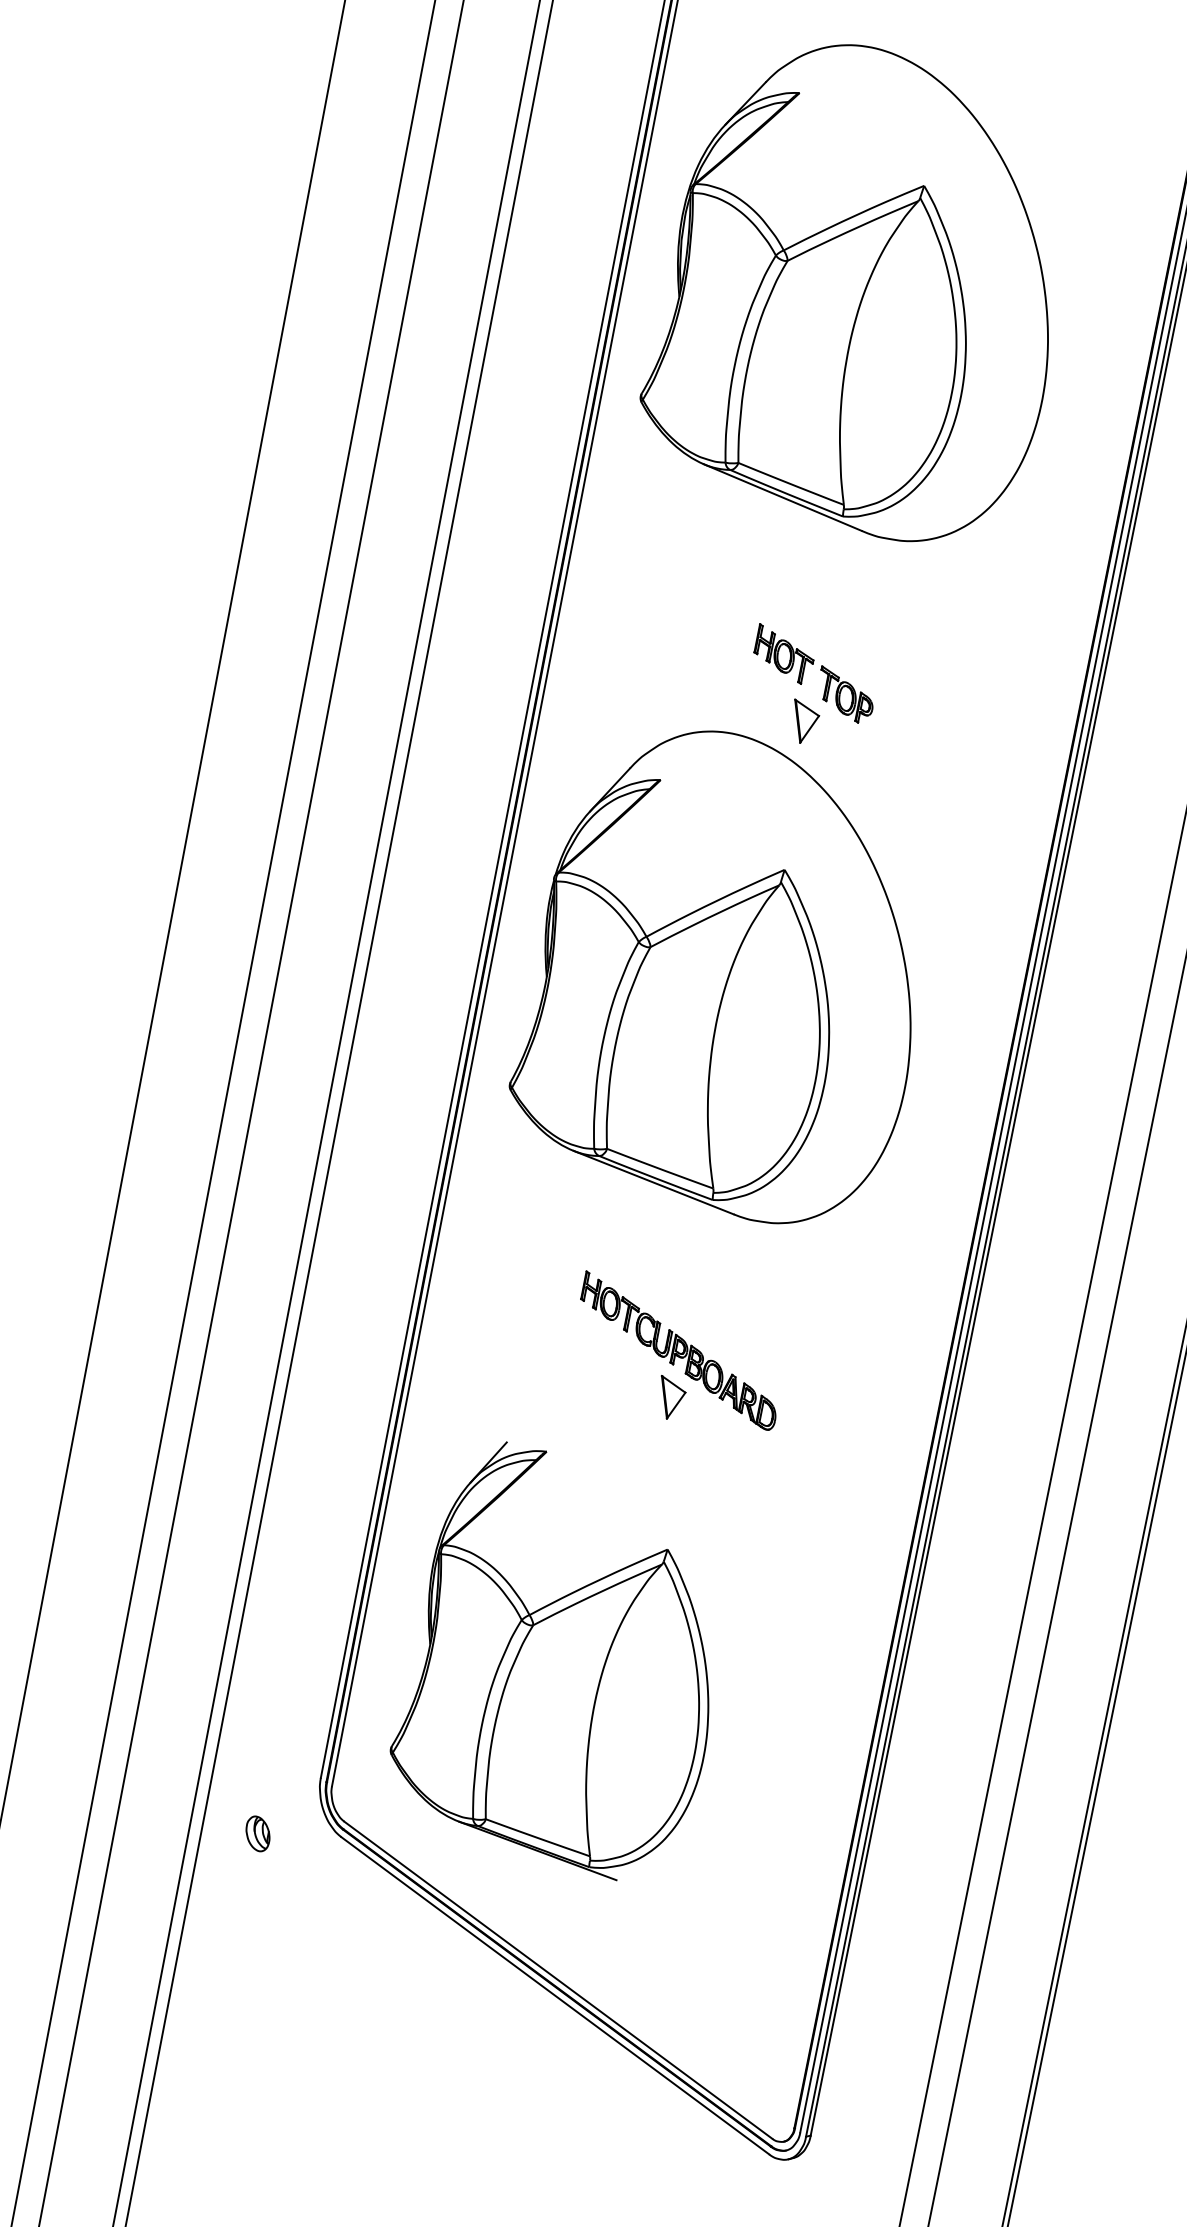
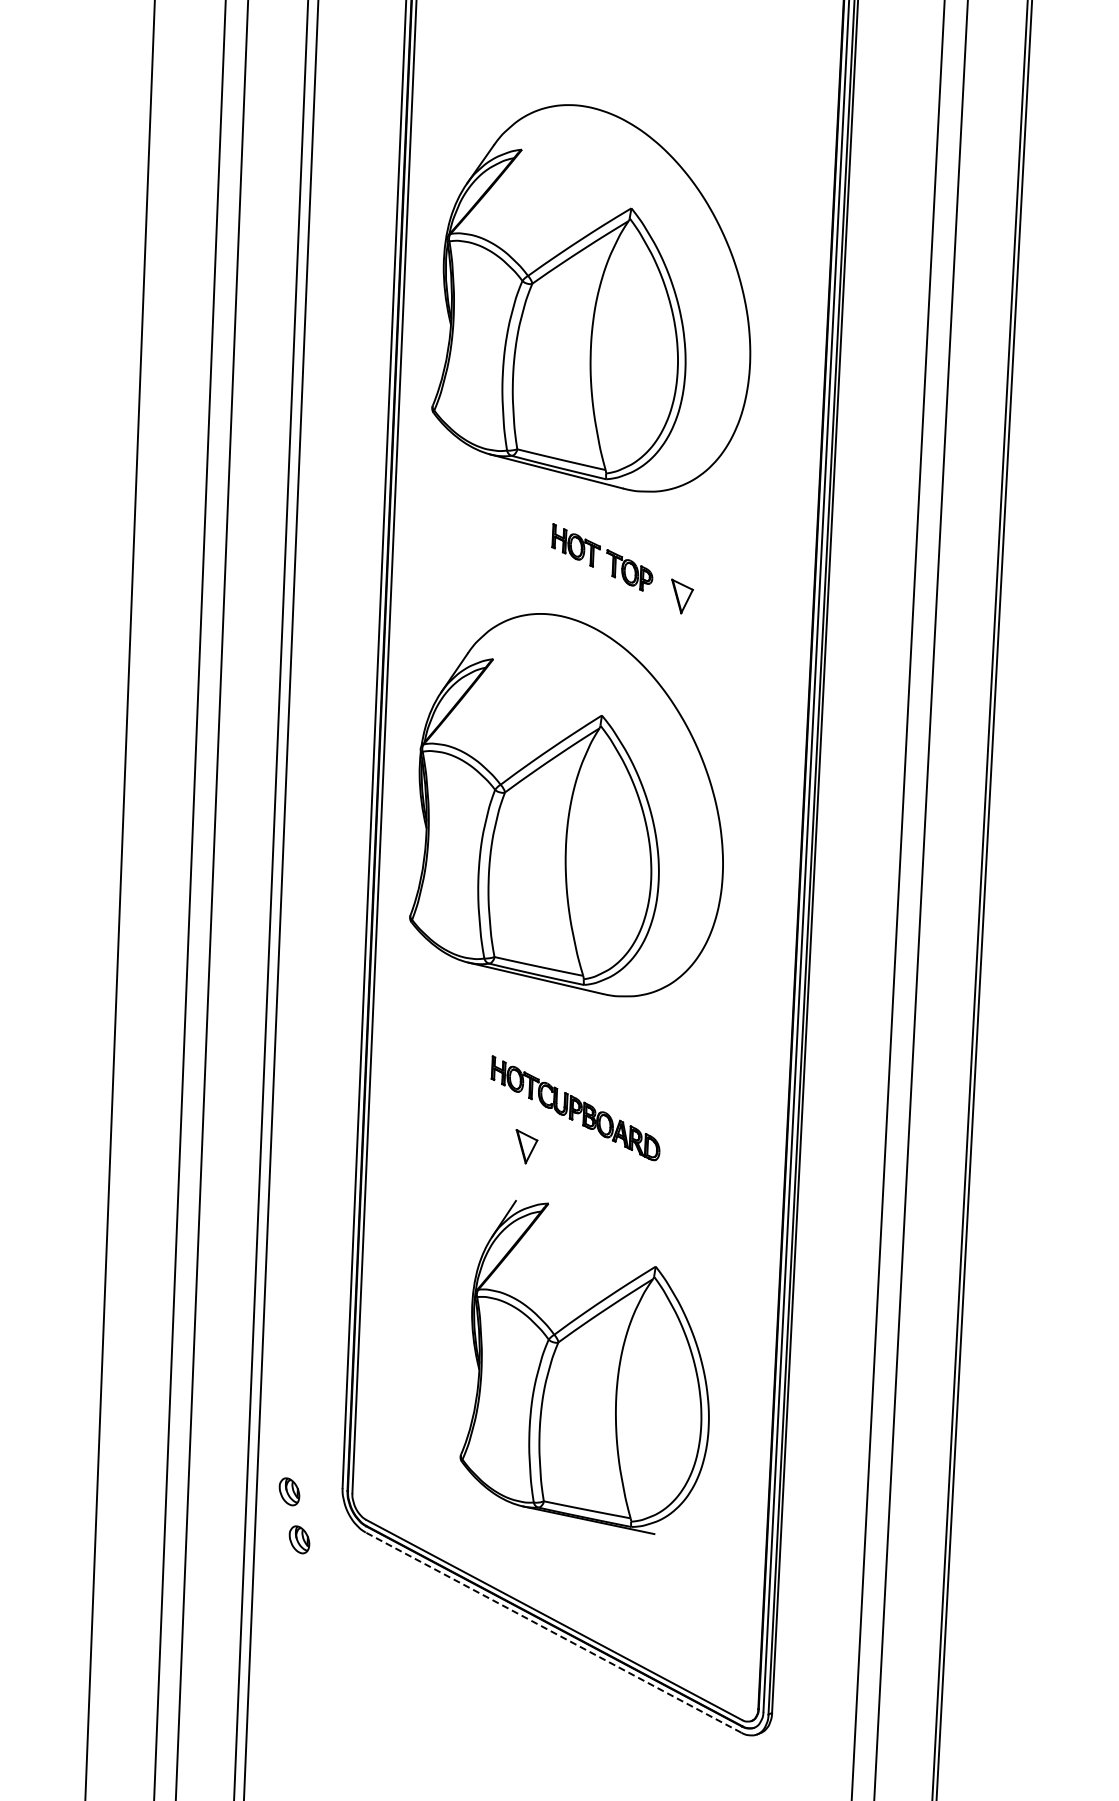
part: (858, 290) -> (591, 298), moved
part: (804, 722) -> (682, 596), moved
part: (670, 1398) -> (526, 1146), moved
part: (561, 1659) -> (584, 1366), moved
part: (254, 1772) -> (289, 1491), added
line: (555, 1995) -> (553, 1632), solid -> dashed

